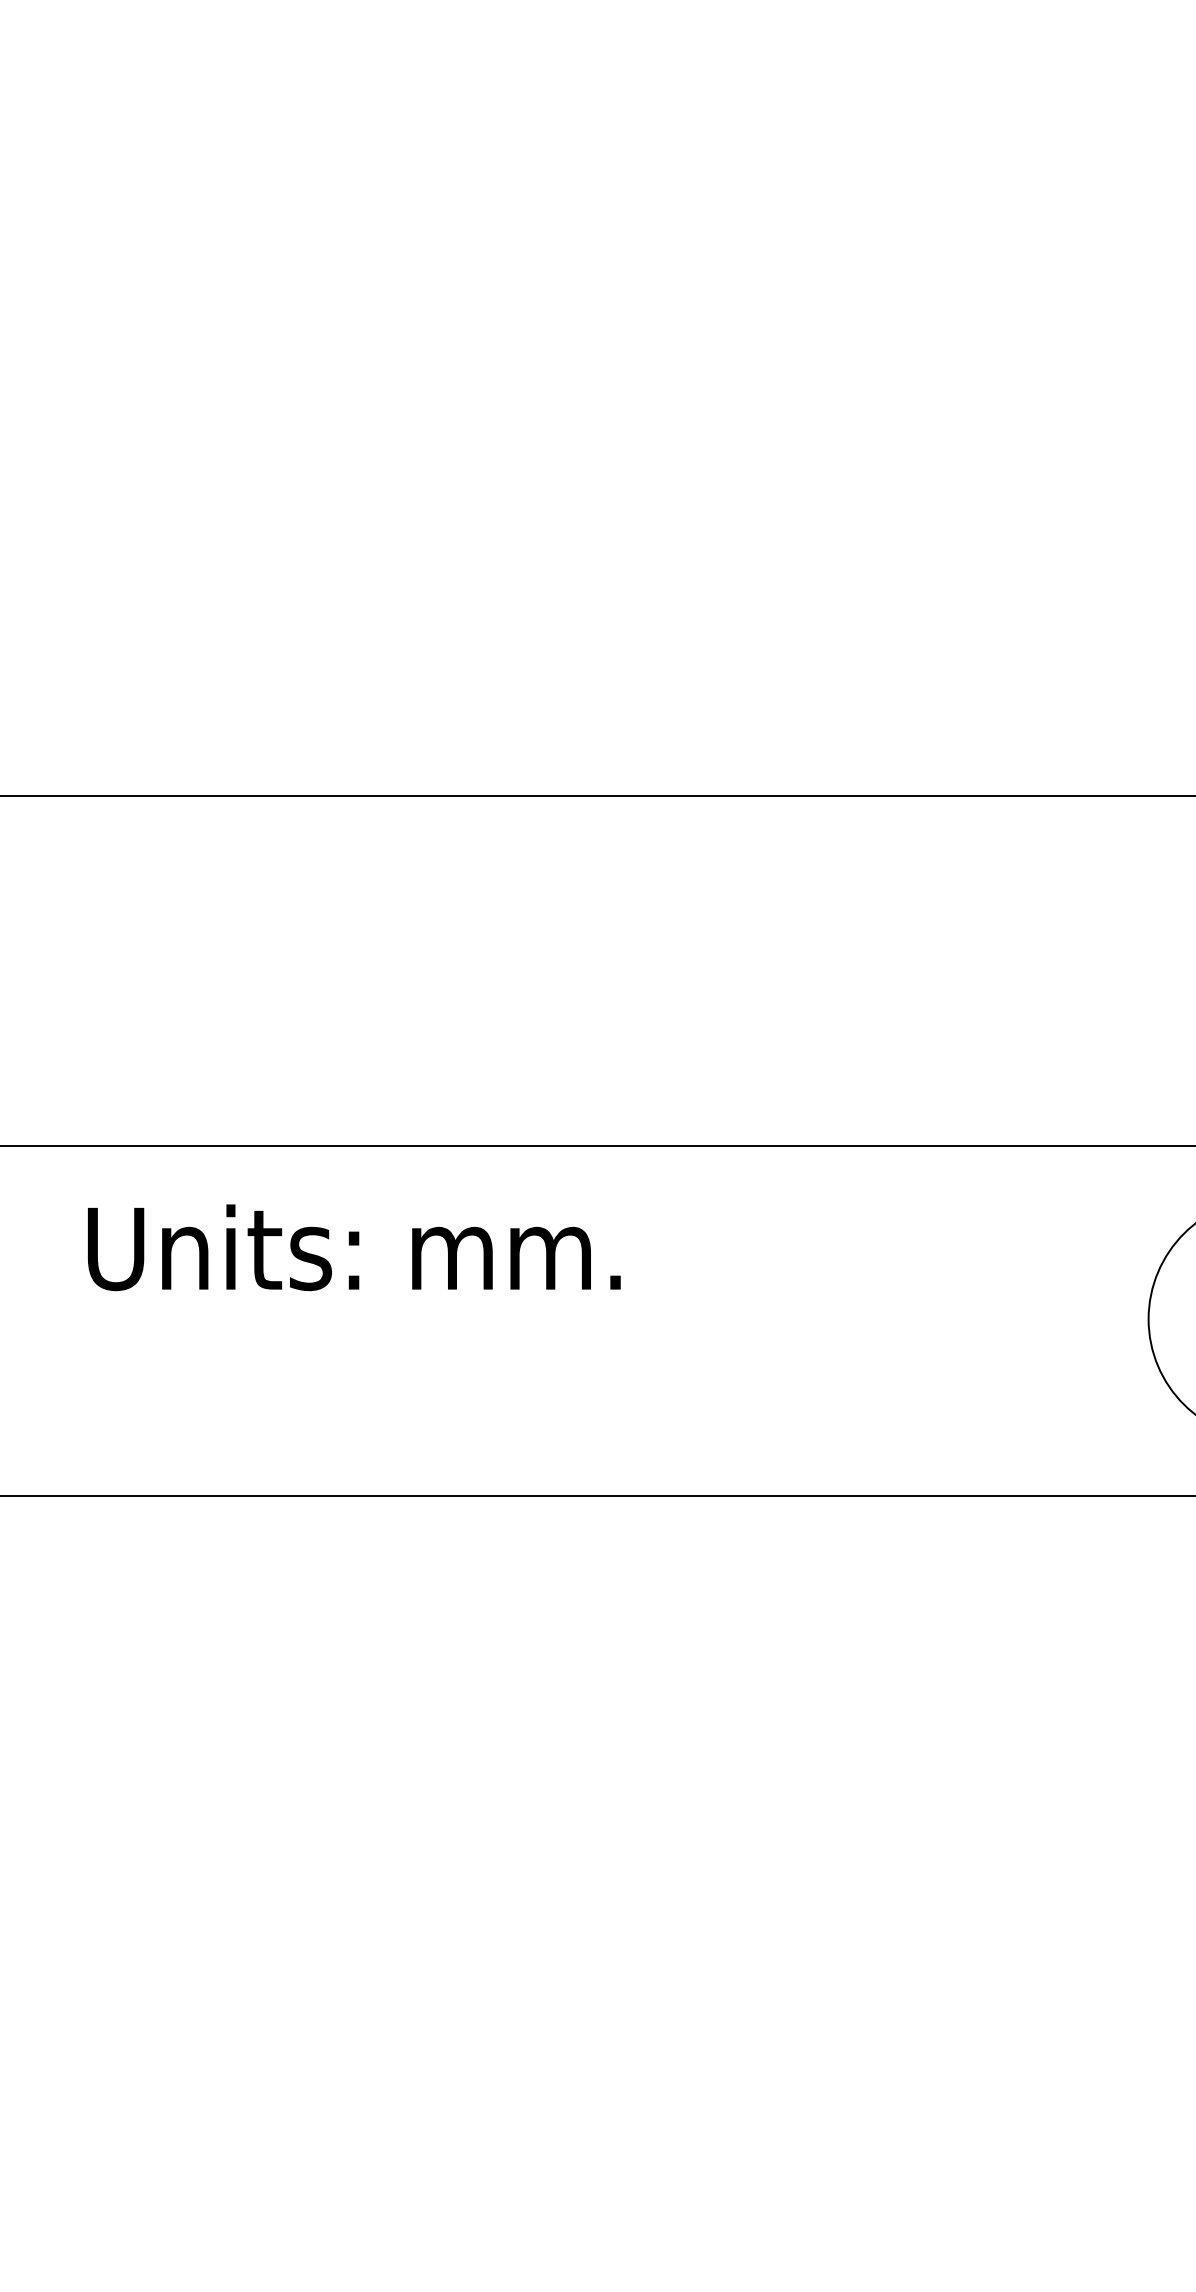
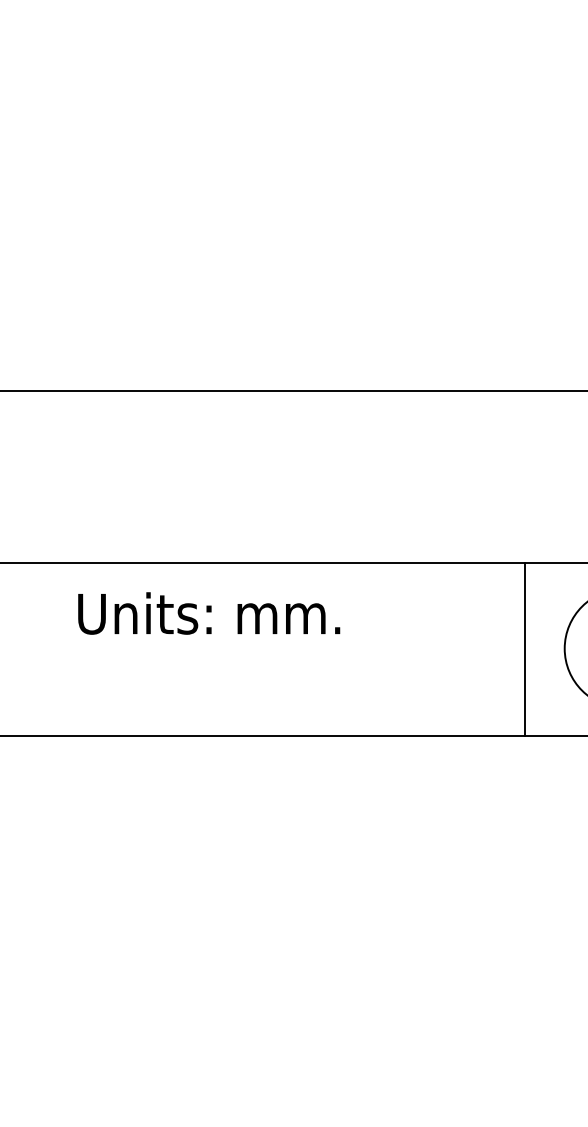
text: (354, 1247) -> (209, 613), moved
line: (1066, 1320) -> (524, 649), added

